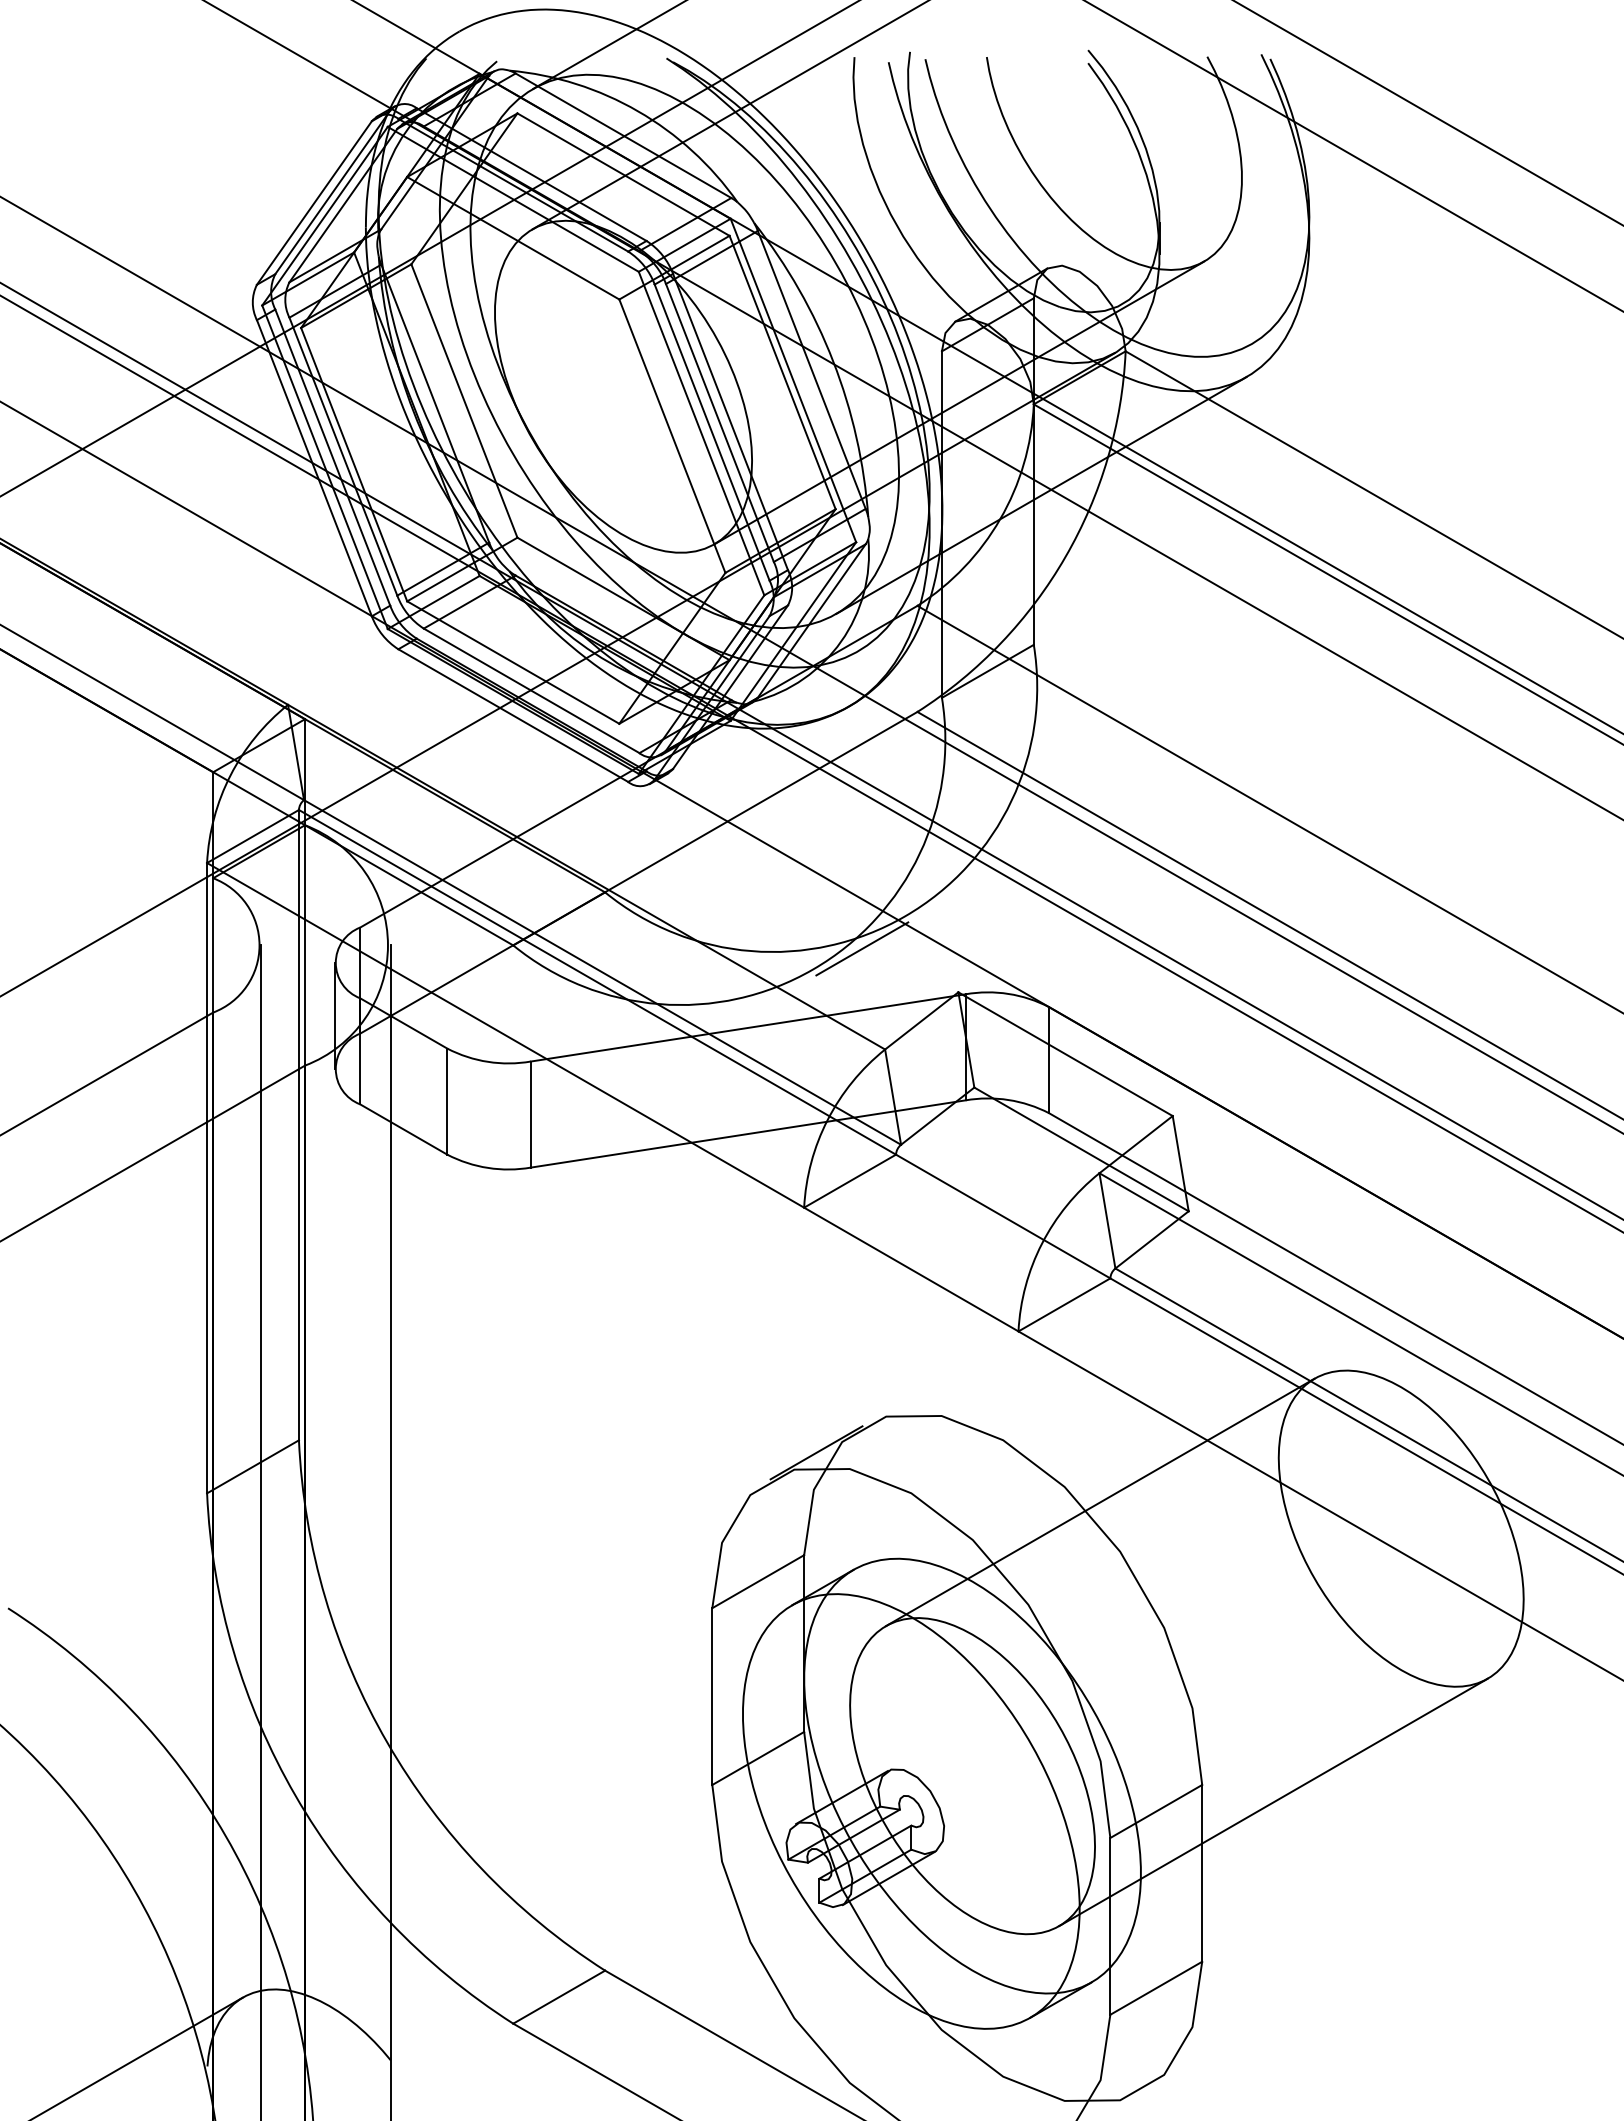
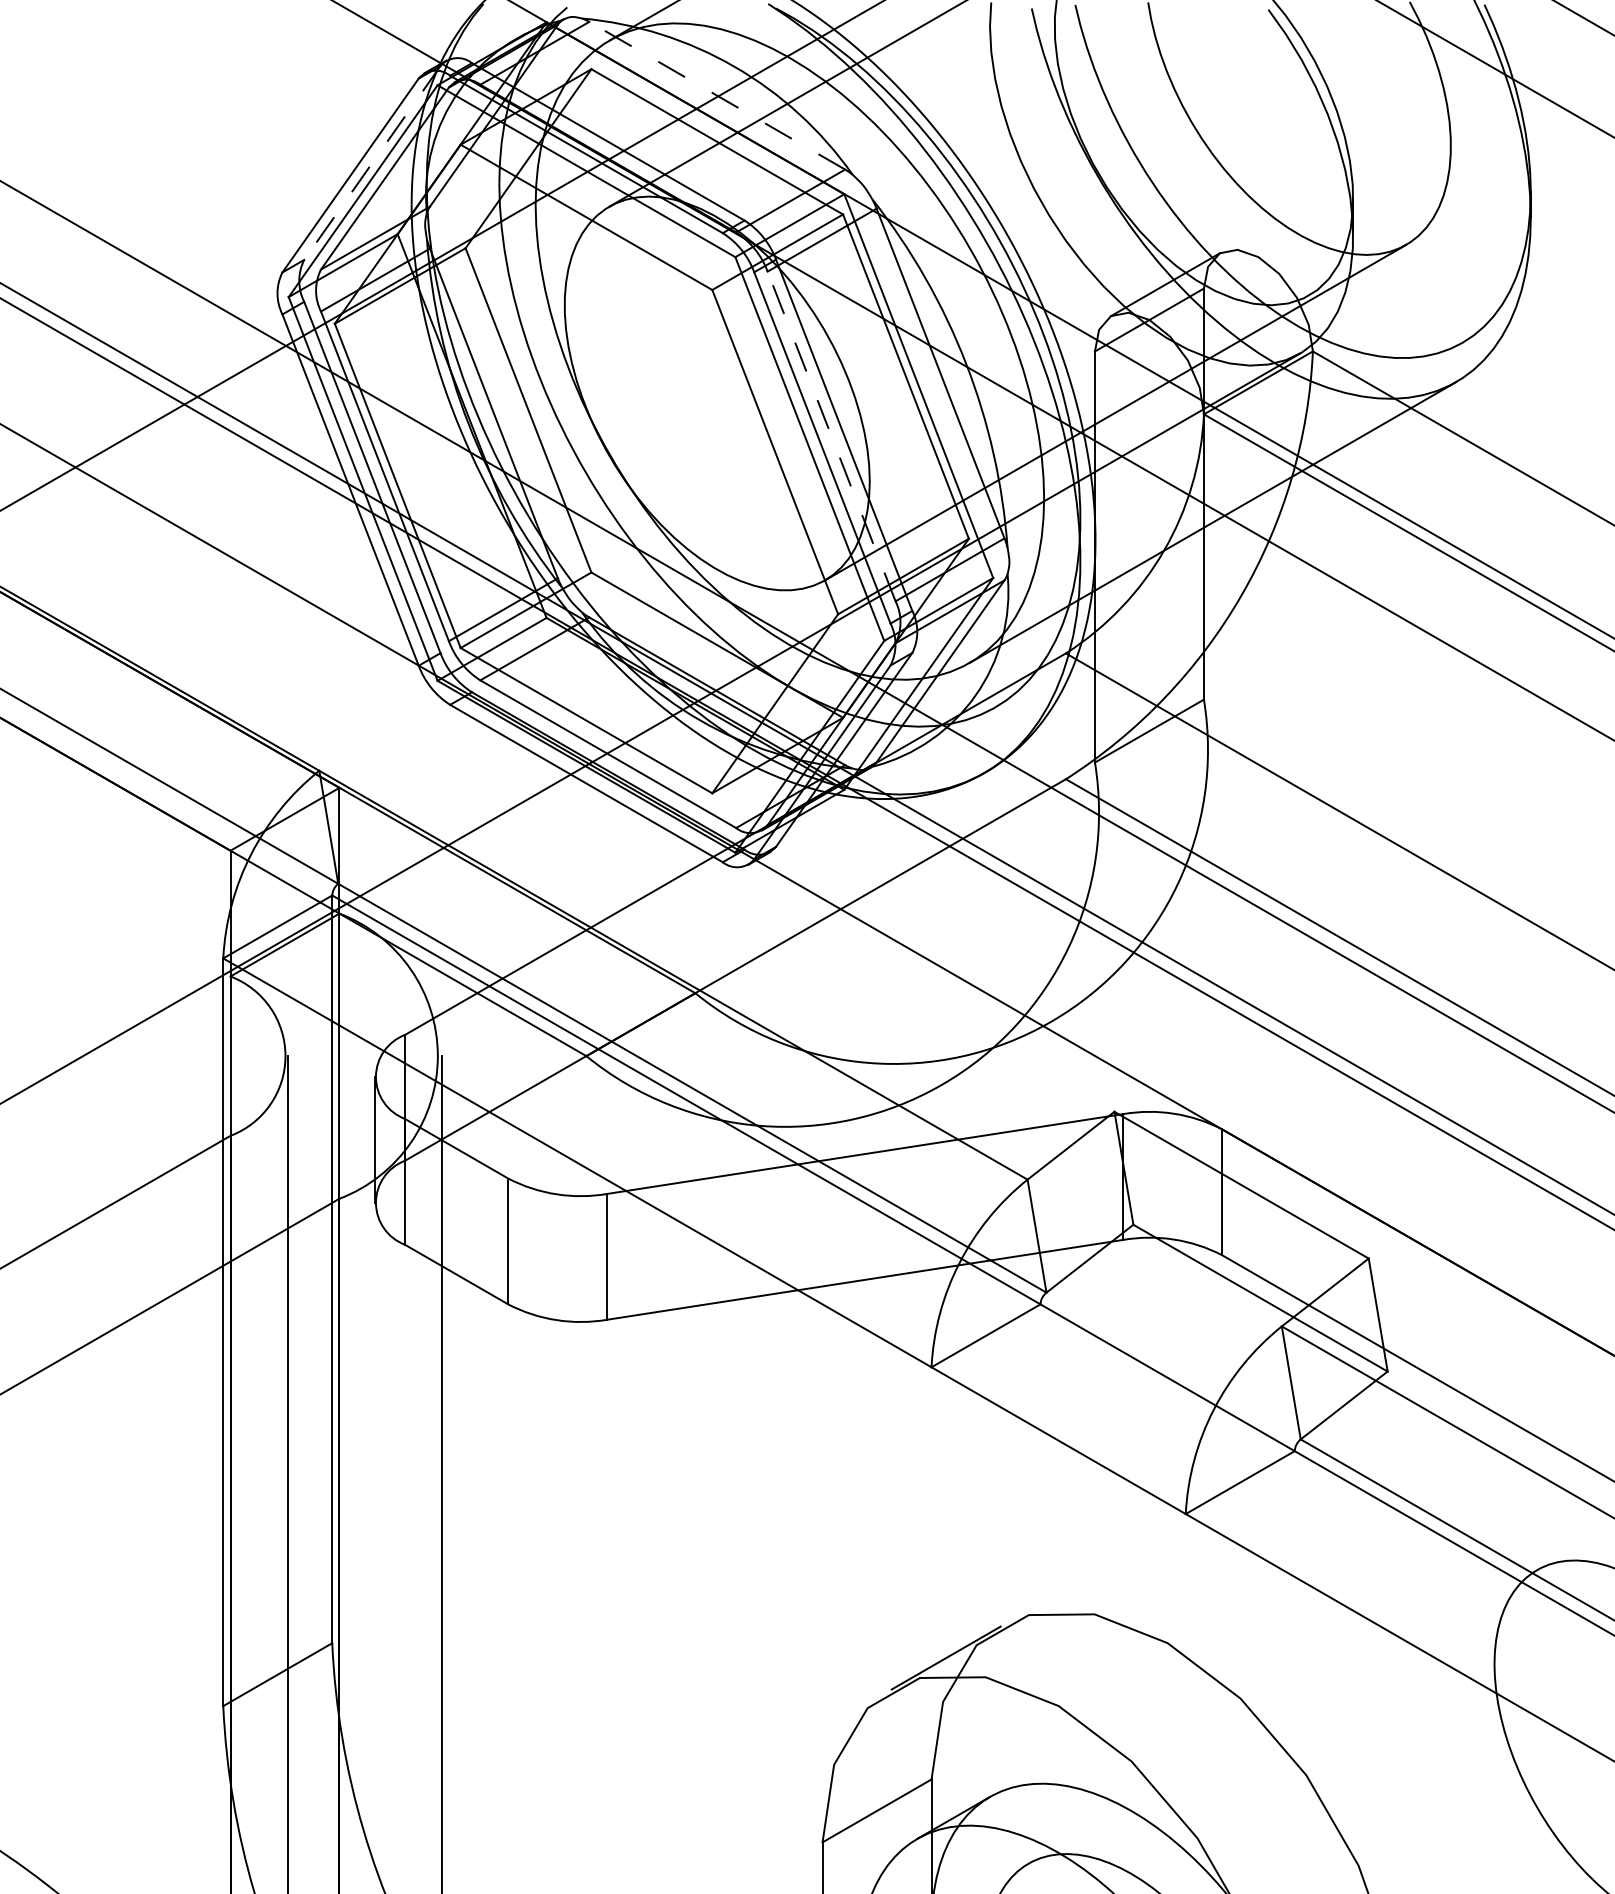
line: (623, 135) -> (717, 95), solid -> dashed
line: (332, 192) -> (372, 163), solid -> dashed
line: (719, 422) -> (831, 435), solid -> dashed
line: (862, 948) -> (1000, 1059), removed
line: (1099, 1502) -> (1281, 1716), removed

